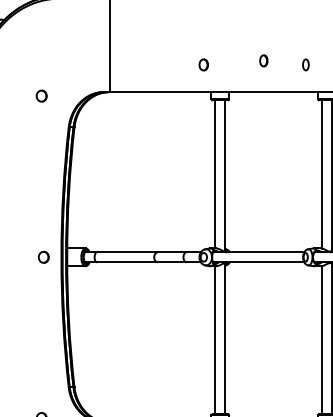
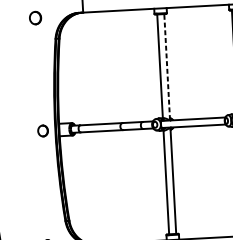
part: (41, 95) -> (35, 17), size x1.6
line: (225, 176) -> (167, 67), solid -> dashed
part: (43, 256) -> (42, 130), size x1.4

